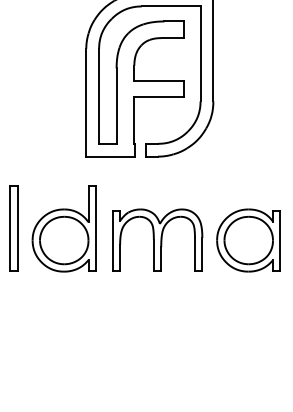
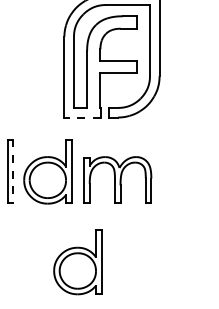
line: (109, 156) -> (81, 117), solid -> dashed
line: (17, 228) -> (12, 171), solid -> dashed
part: (248, 240) -> (185, 180), removed
part: (103, 349) -> (77, 261), added

